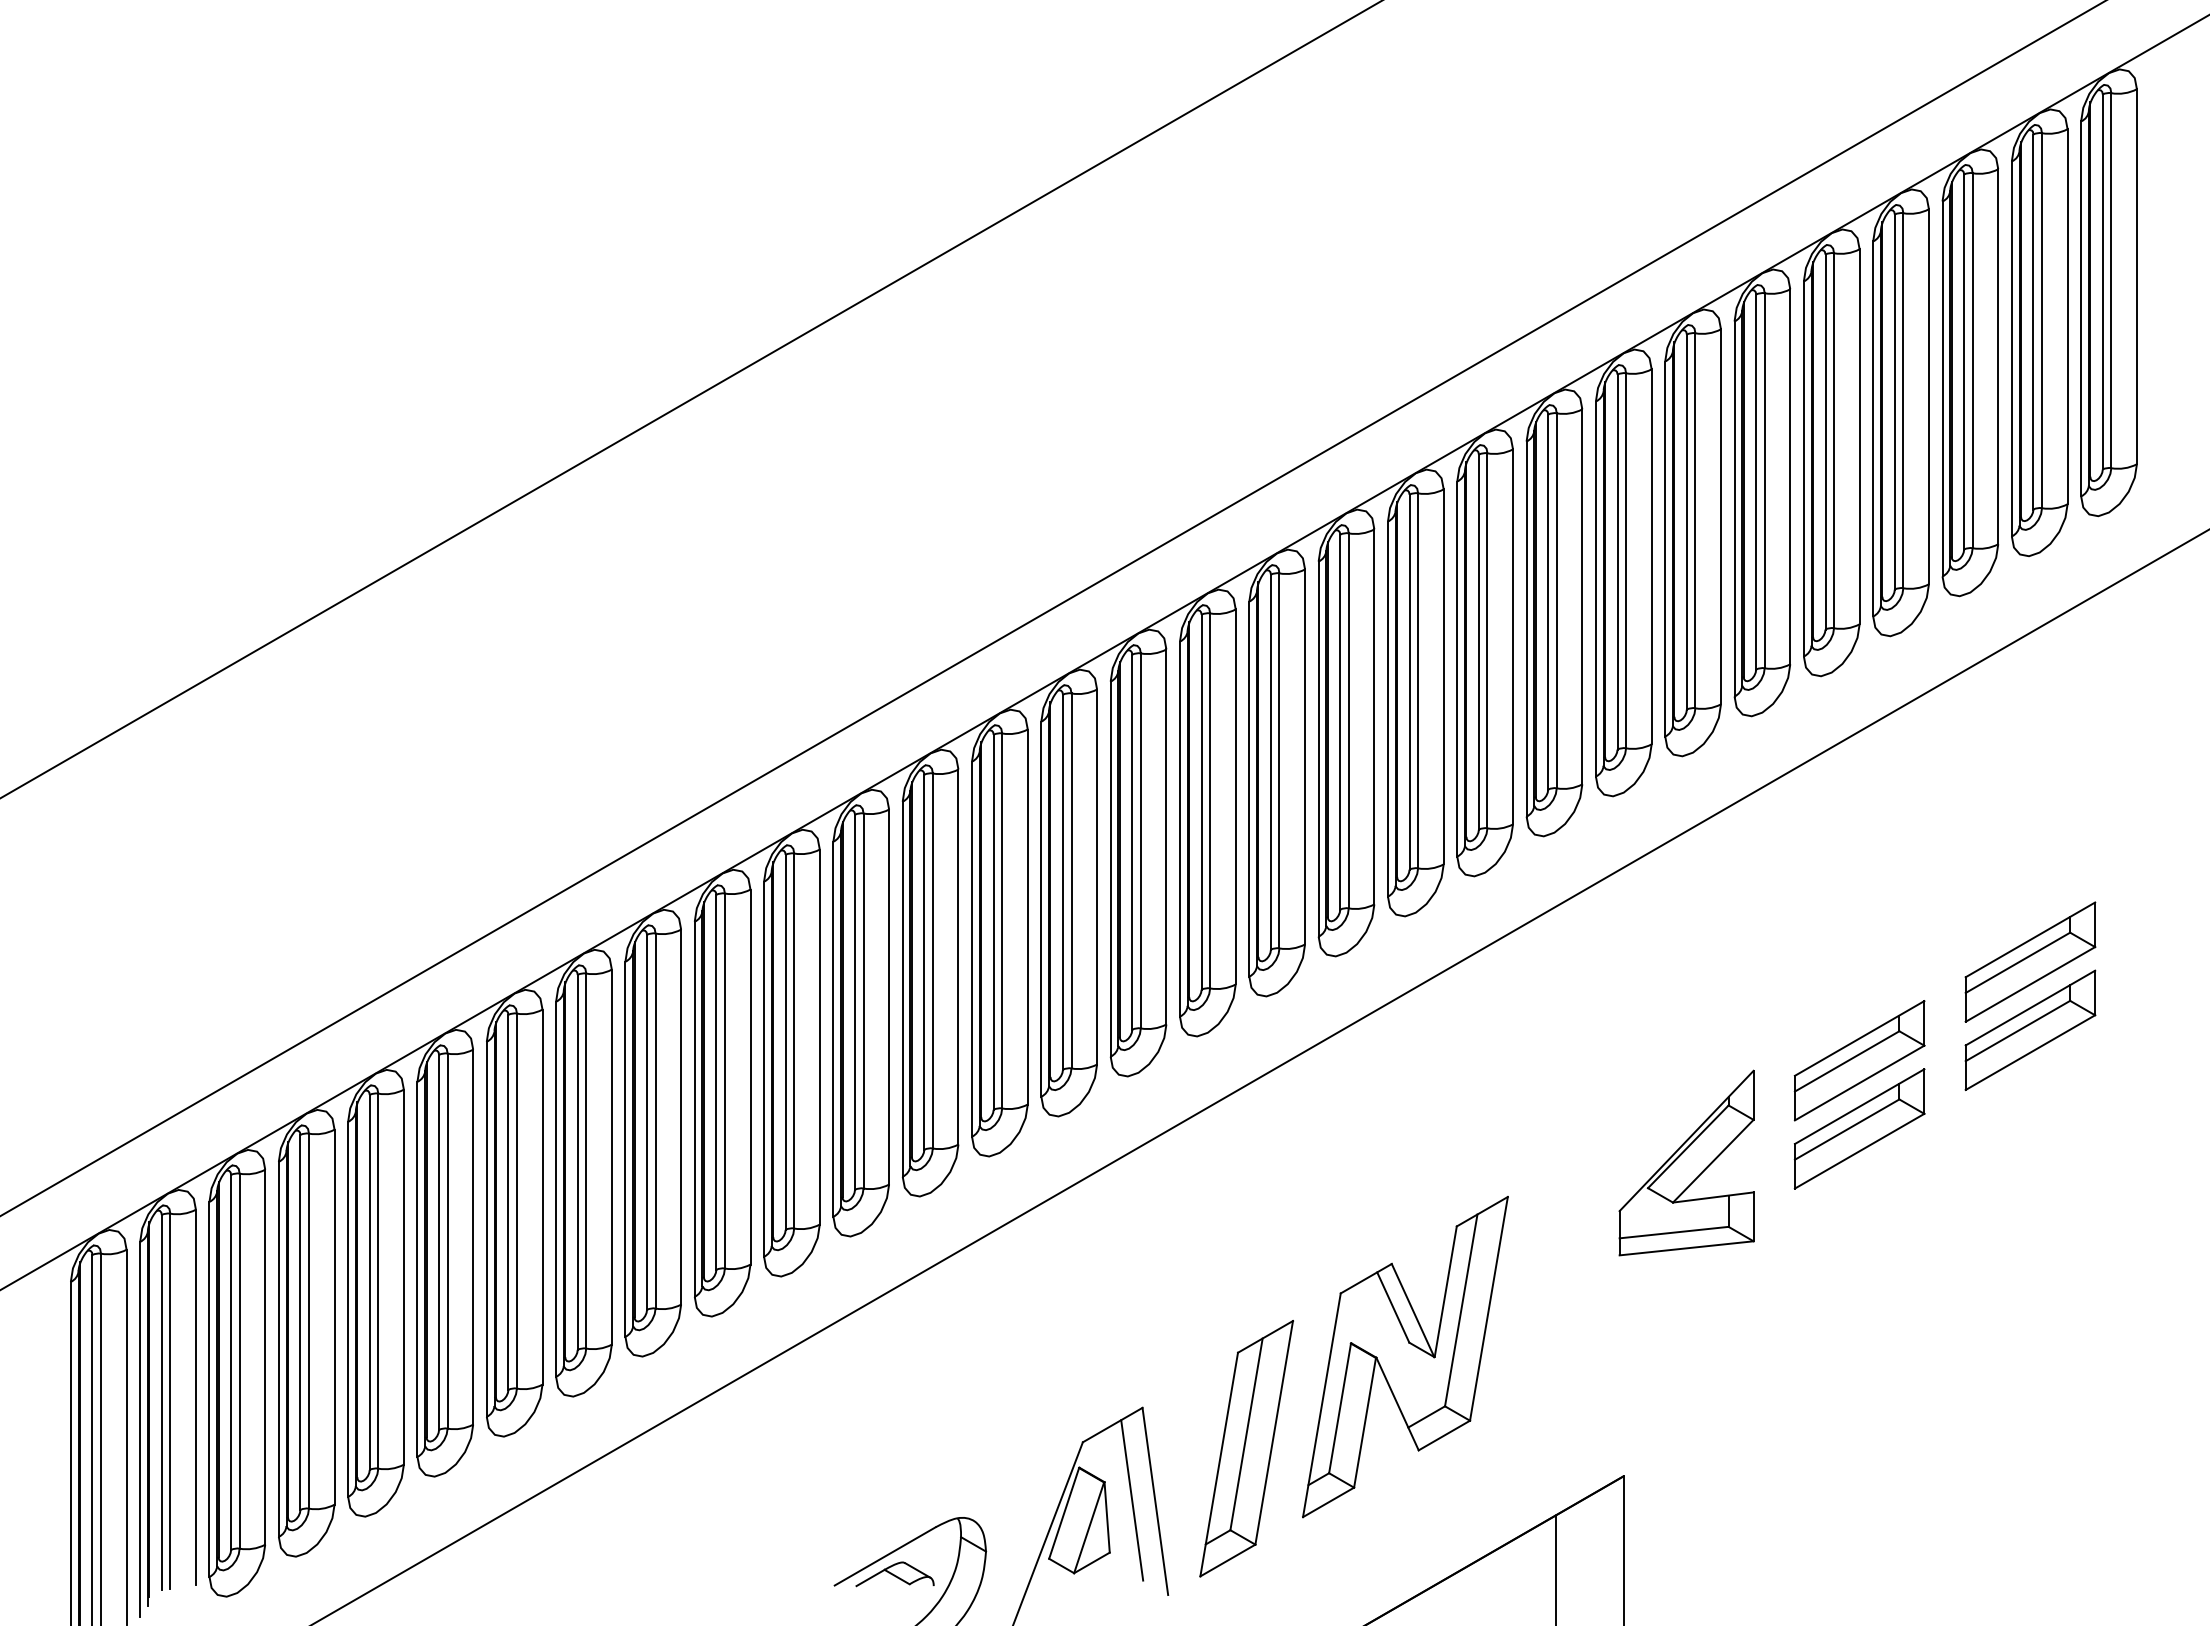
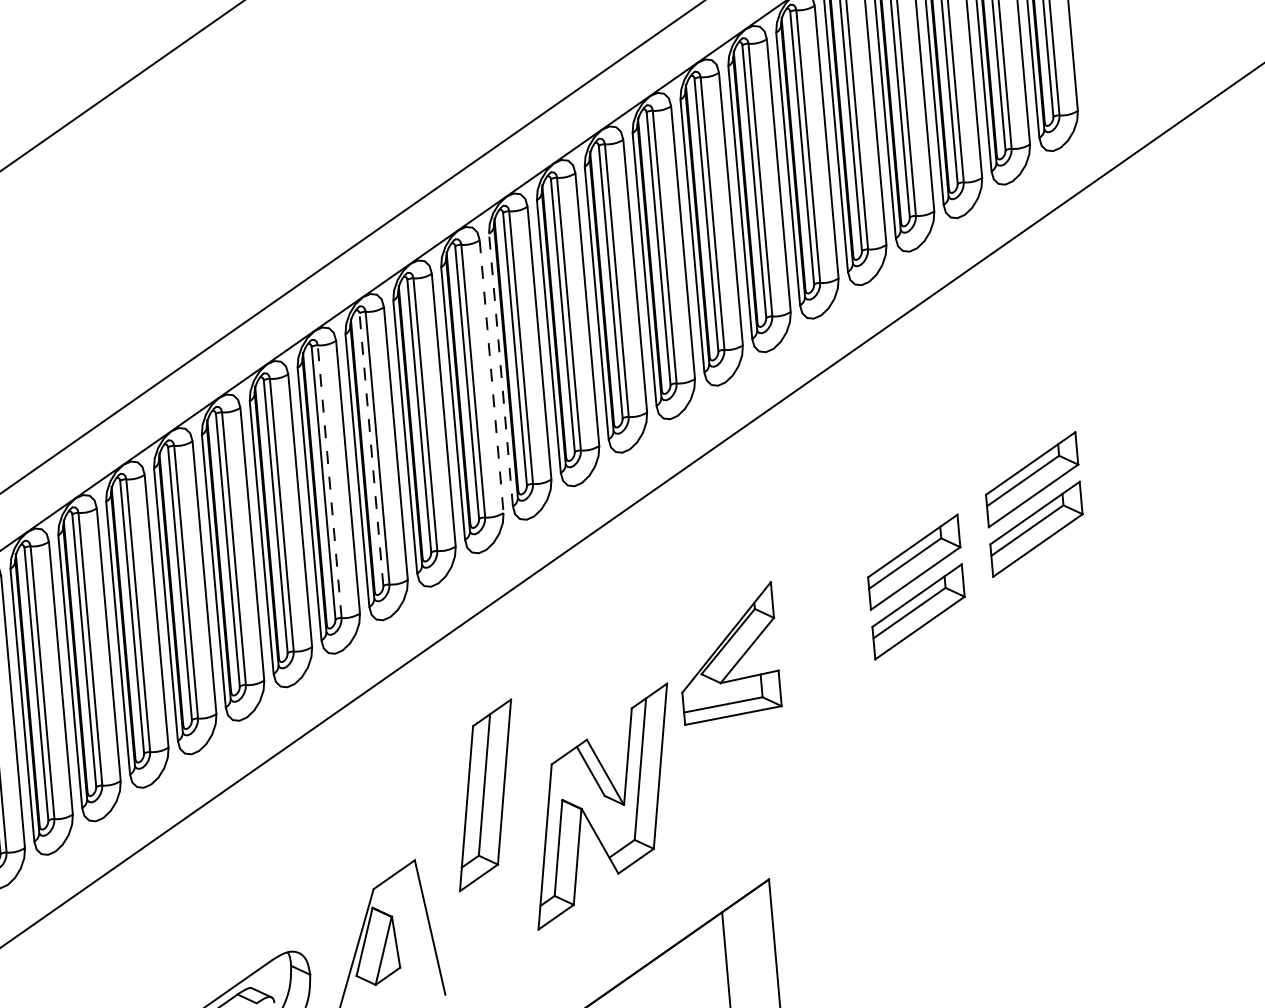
line: (1318, 749) -> (500, 370), solid -> dashed
line: (1305, 756) -> (491, 376), solid -> dashed
line: (1132, 842) -> (371, 449), solid -> dashed
line: (1071, 880) -> (329, 481), solid -> dashed
part: (1686, 1162) -> (727, 653), moved
part: (1246, 1448) -> (485, 795), moved
line: (1132, 1500) -> (413, 928), removed

